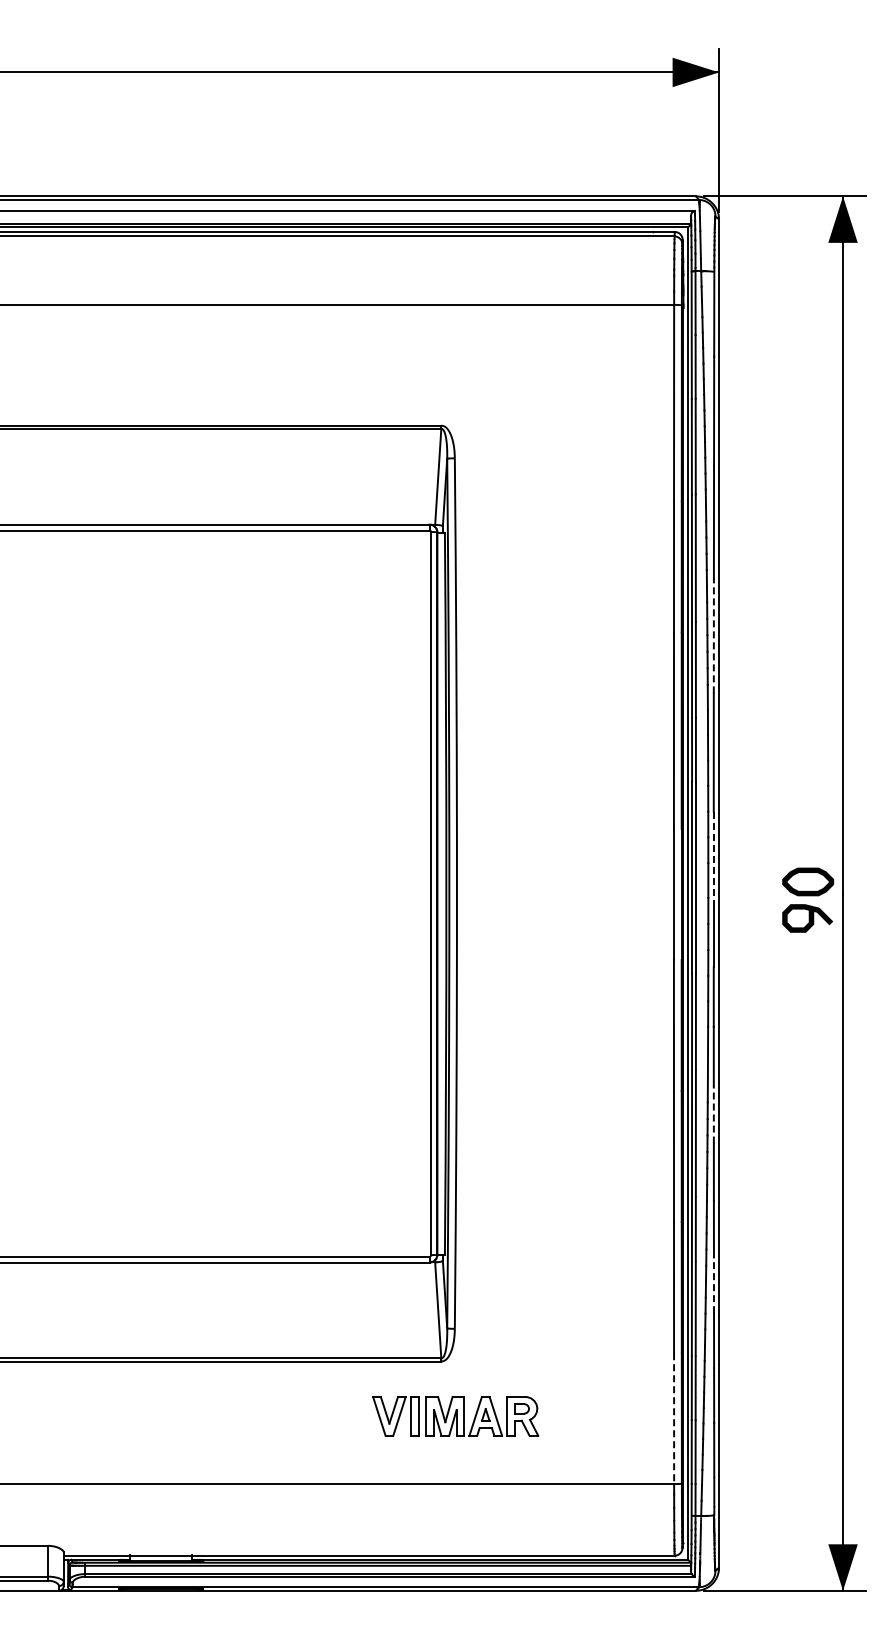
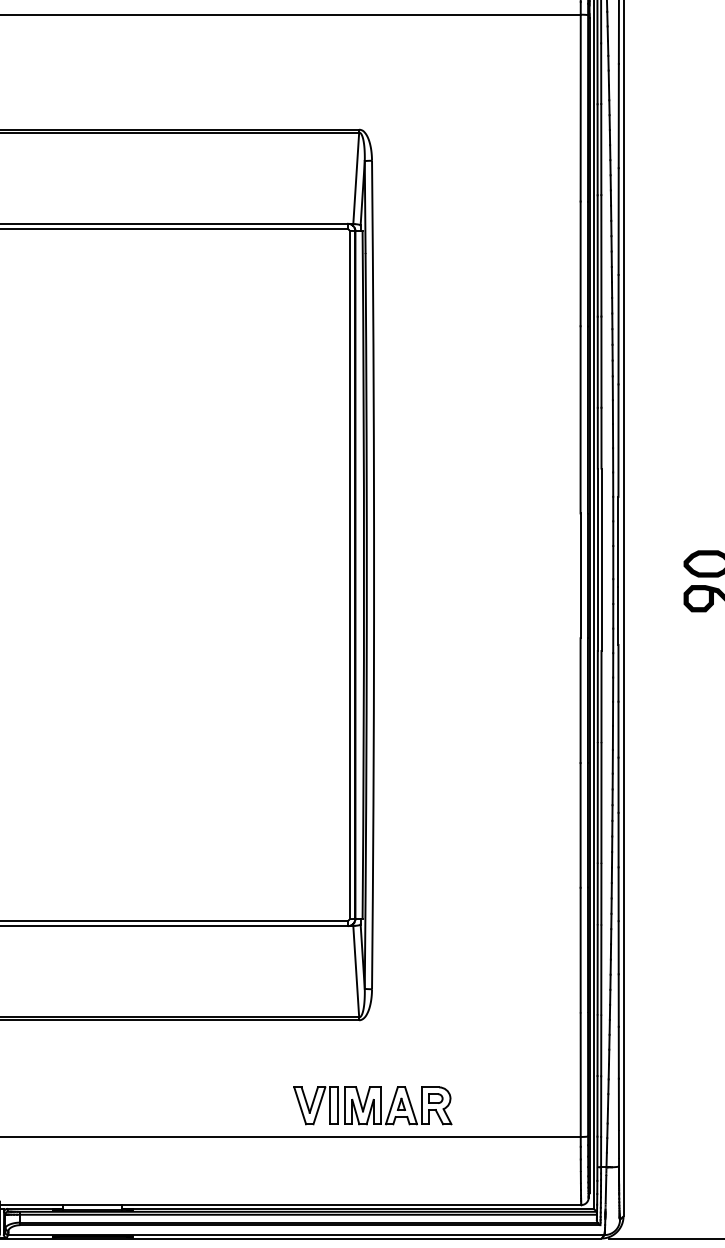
line: (713, 635) -> (618, 329), dashed -> solid
line: (713, 859) -> (618, 542), dashed -> solid
line: (713, 1114) -> (618, 785), dashed -> solid
line: (713, 1285) -> (618, 947), dashed -> solid
part: (455, 1416) -> (372, 1105), moved
line: (674, 1418) -> (581, 1074), dashed -> solid

